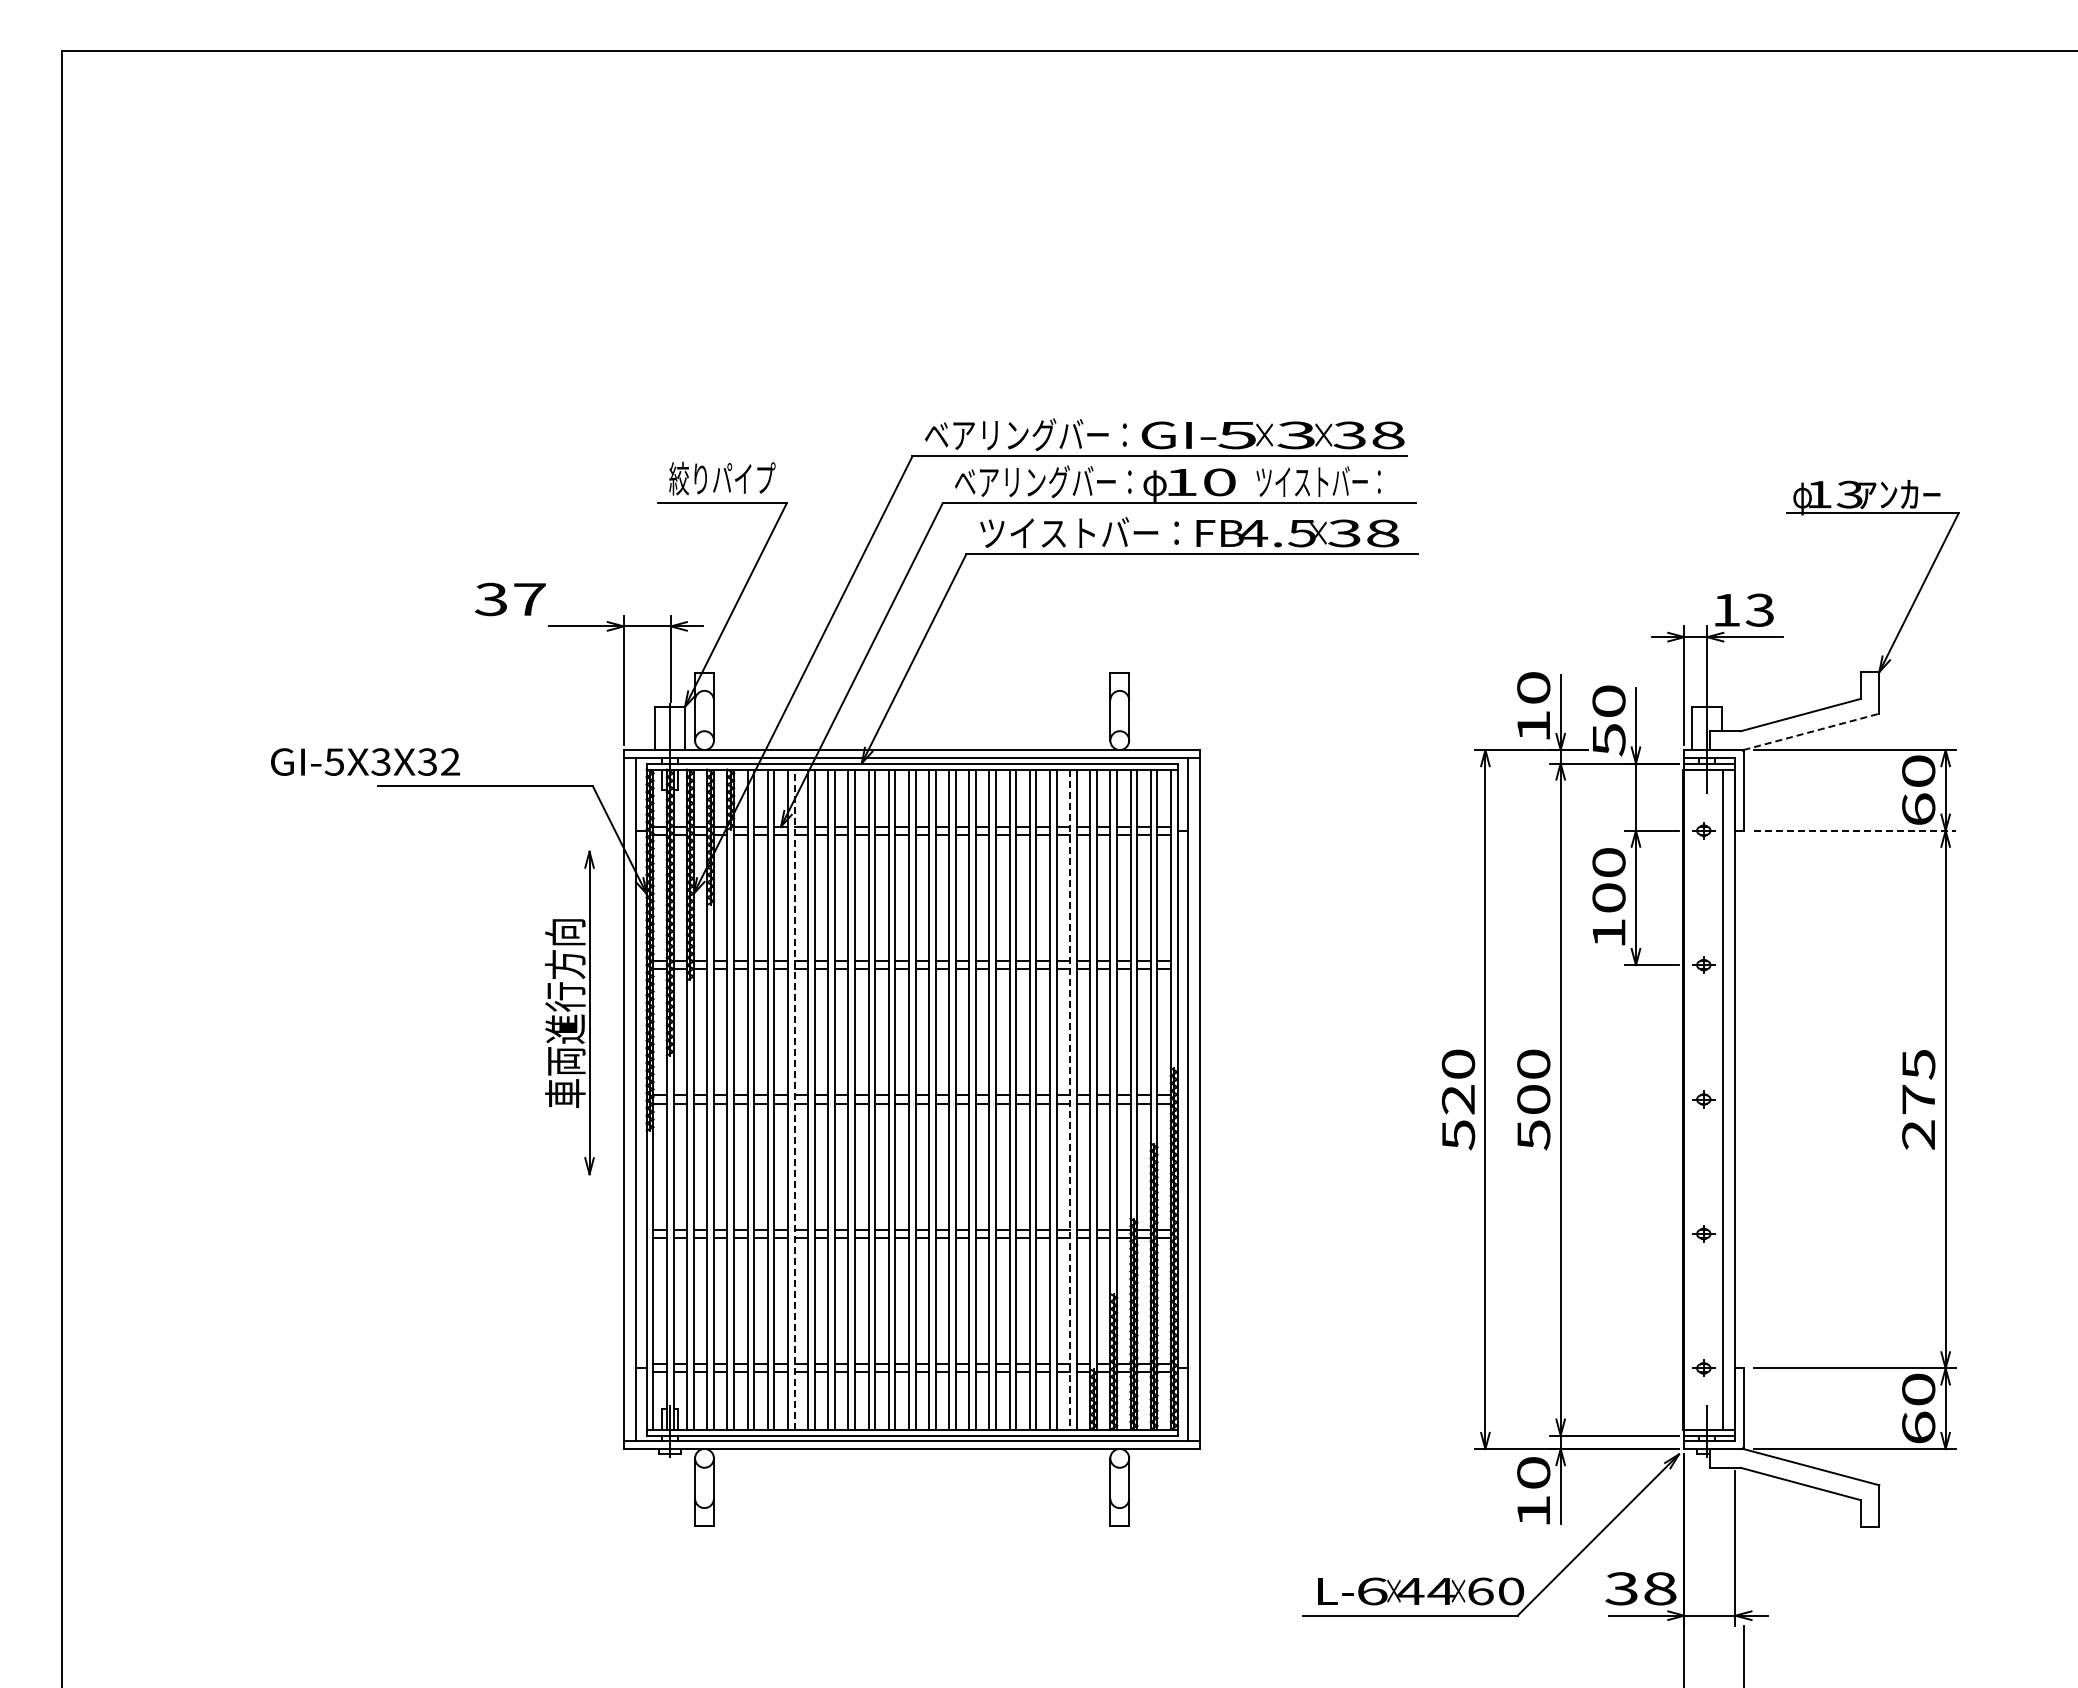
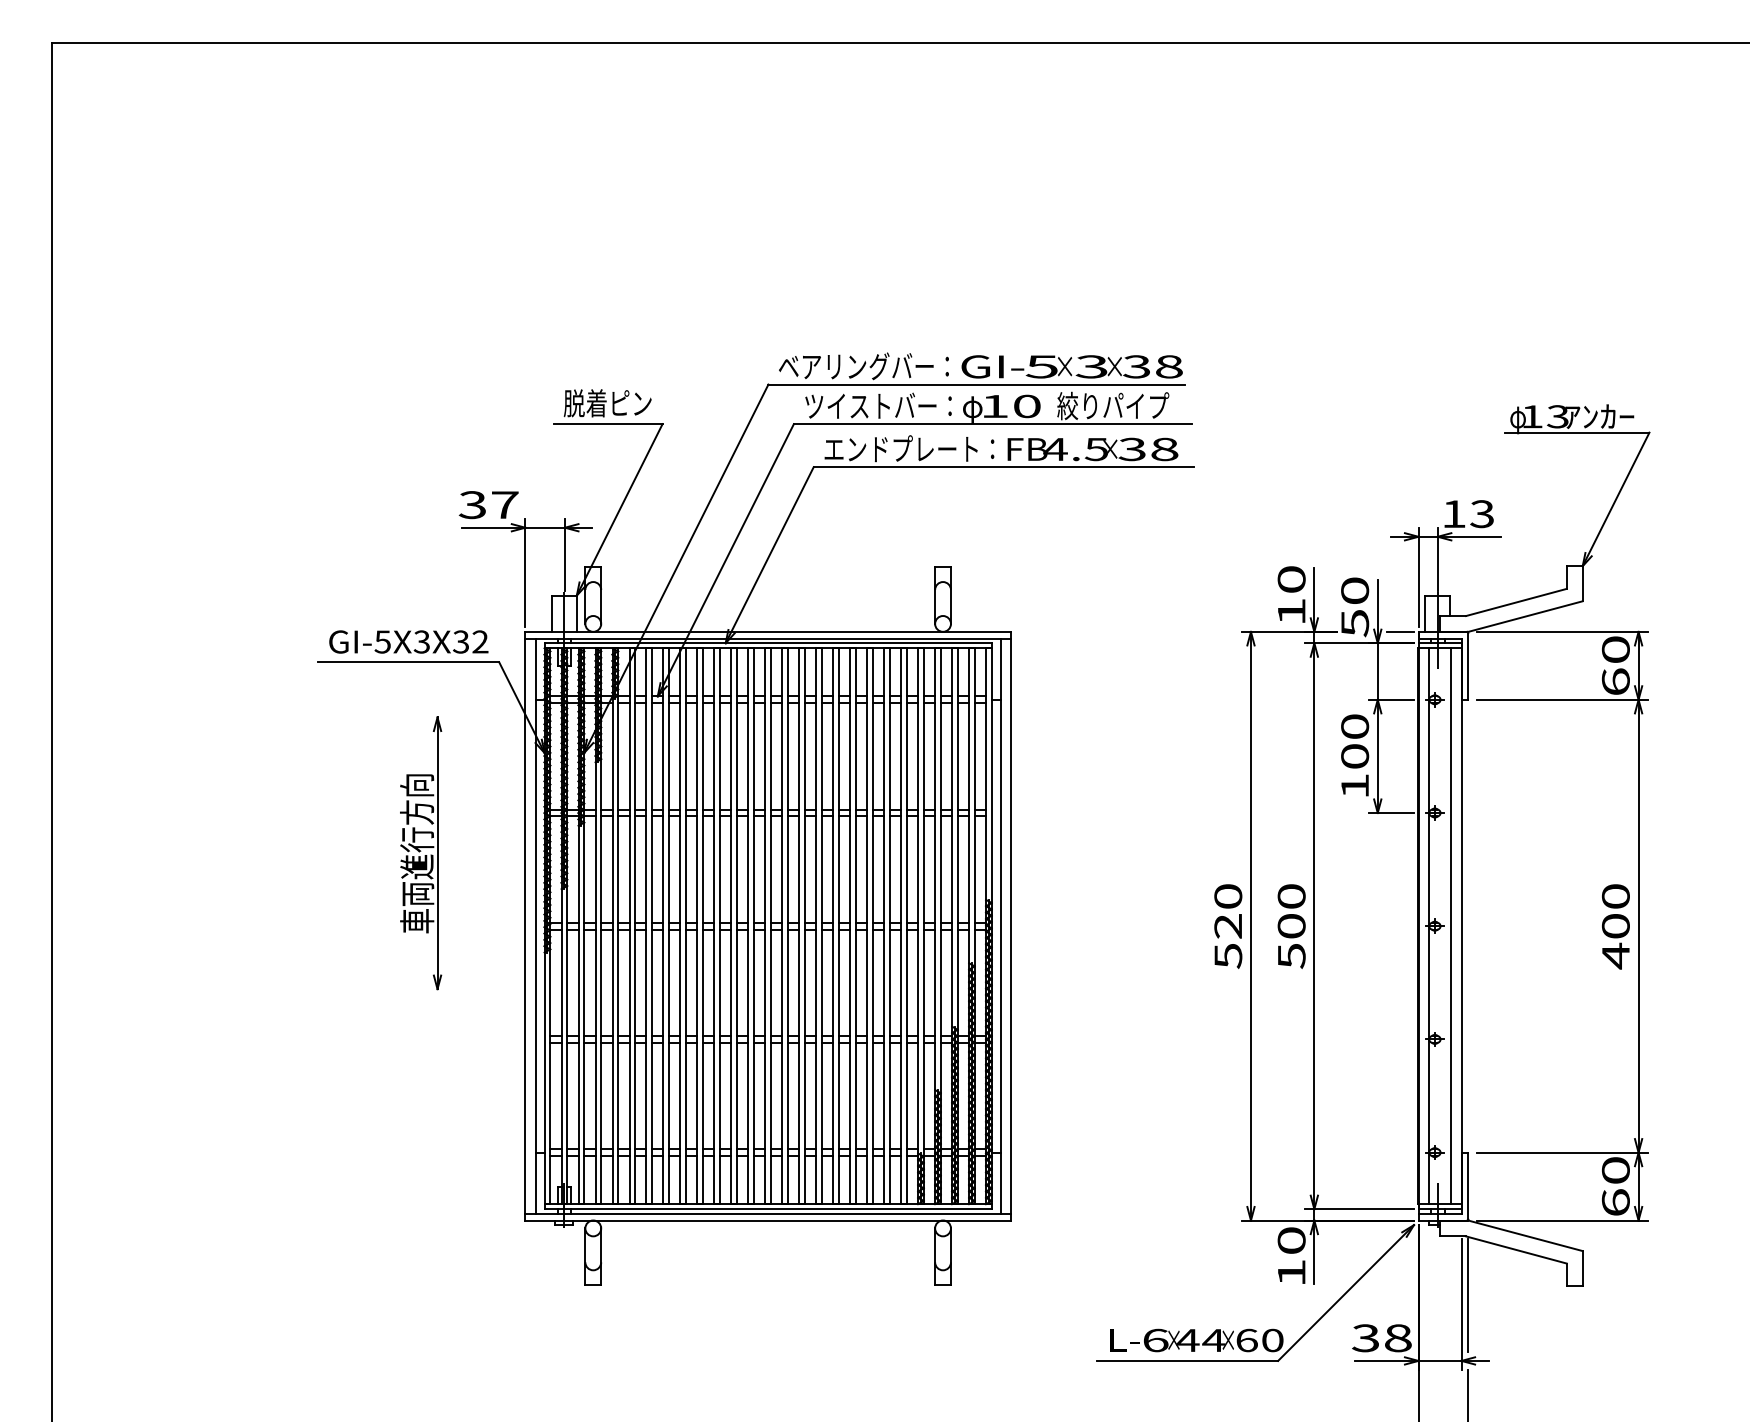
text: (722, 478) -> (608, 403), 絞りパイプ -> 脱着ピン
text: (1042, 481) -> (877, 405), ベアリングバー： -> ツイストバー：
text: (1321, 481) -> (1112, 405), ツイストバー： -> 絞りパイプ
text: (1079, 532) -> (909, 448), ツイストバー： -> エンドプレート：
text: (509, 599) -> (488, 505), moved
line: (1811, 731) -> (1525, 616), dashed -> solid
line: (1662, 750) -> (1400, 632), added
text: (365, 761) -> (408, 641), moved
line: (1855, 830) -> (1562, 699), dashed -> solid
part: (569, 1012) -> (420, 852), moved
line: (794, 1099) -> (669, 926), dashed -> solid
line: (1697, 1099) -> (1429, 926), added
line: (1070, 1100) -> (901, 927), dashed -> solid
text: (1918, 1100) -> (1615, 927), 275 -> 400
line: (1743, 1537) -> (1468, 1295), added

